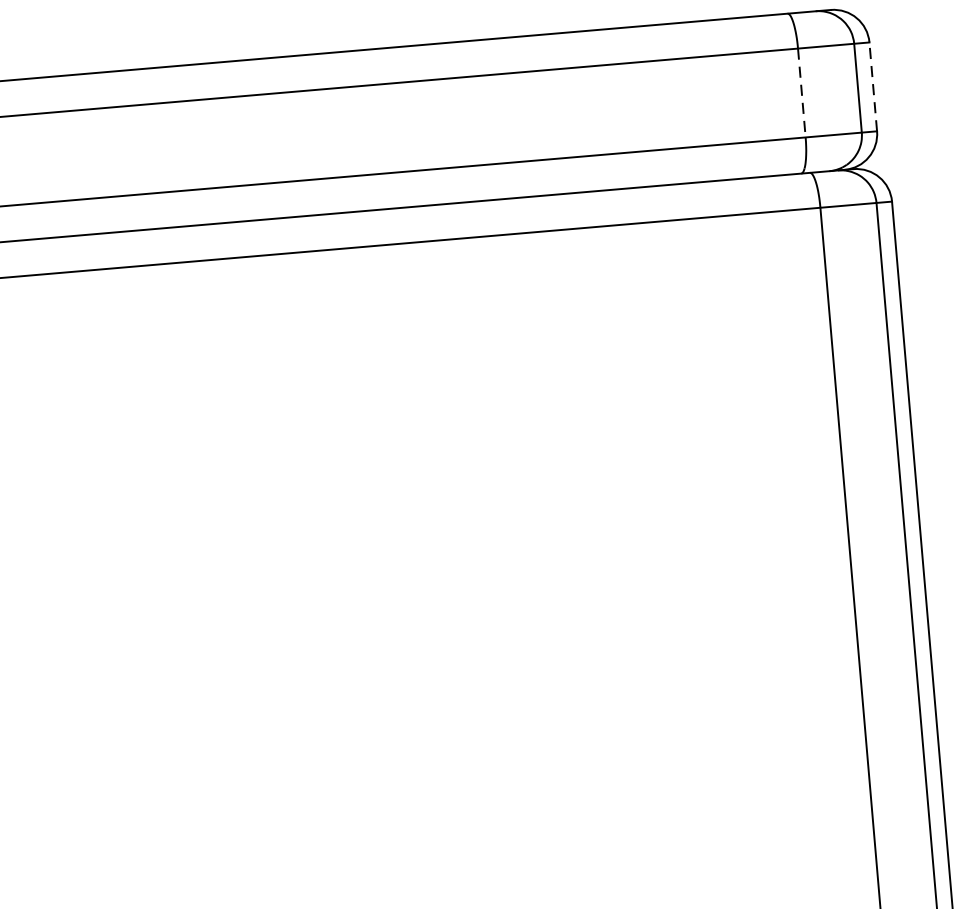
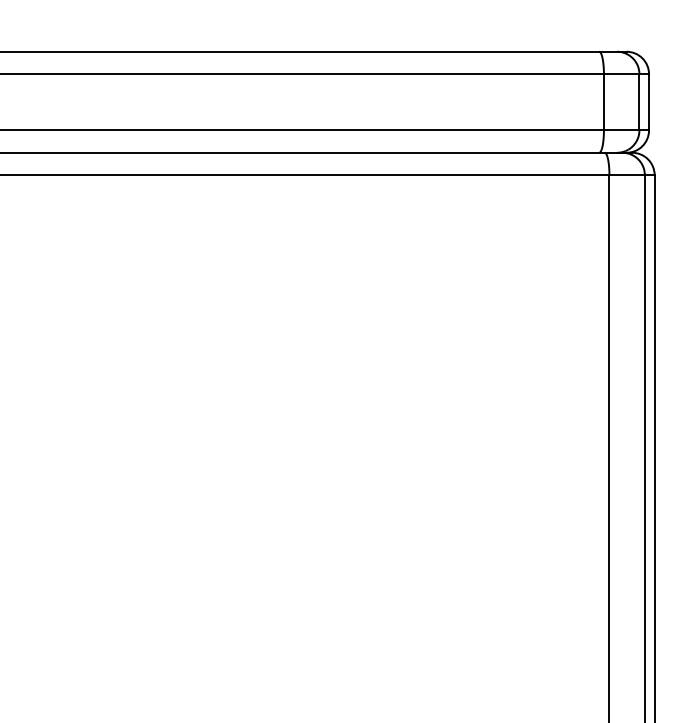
line: (873, 85) -> (649, 101), dashed -> solid
line: (801, 93) -> (603, 102), dashed -> solid

